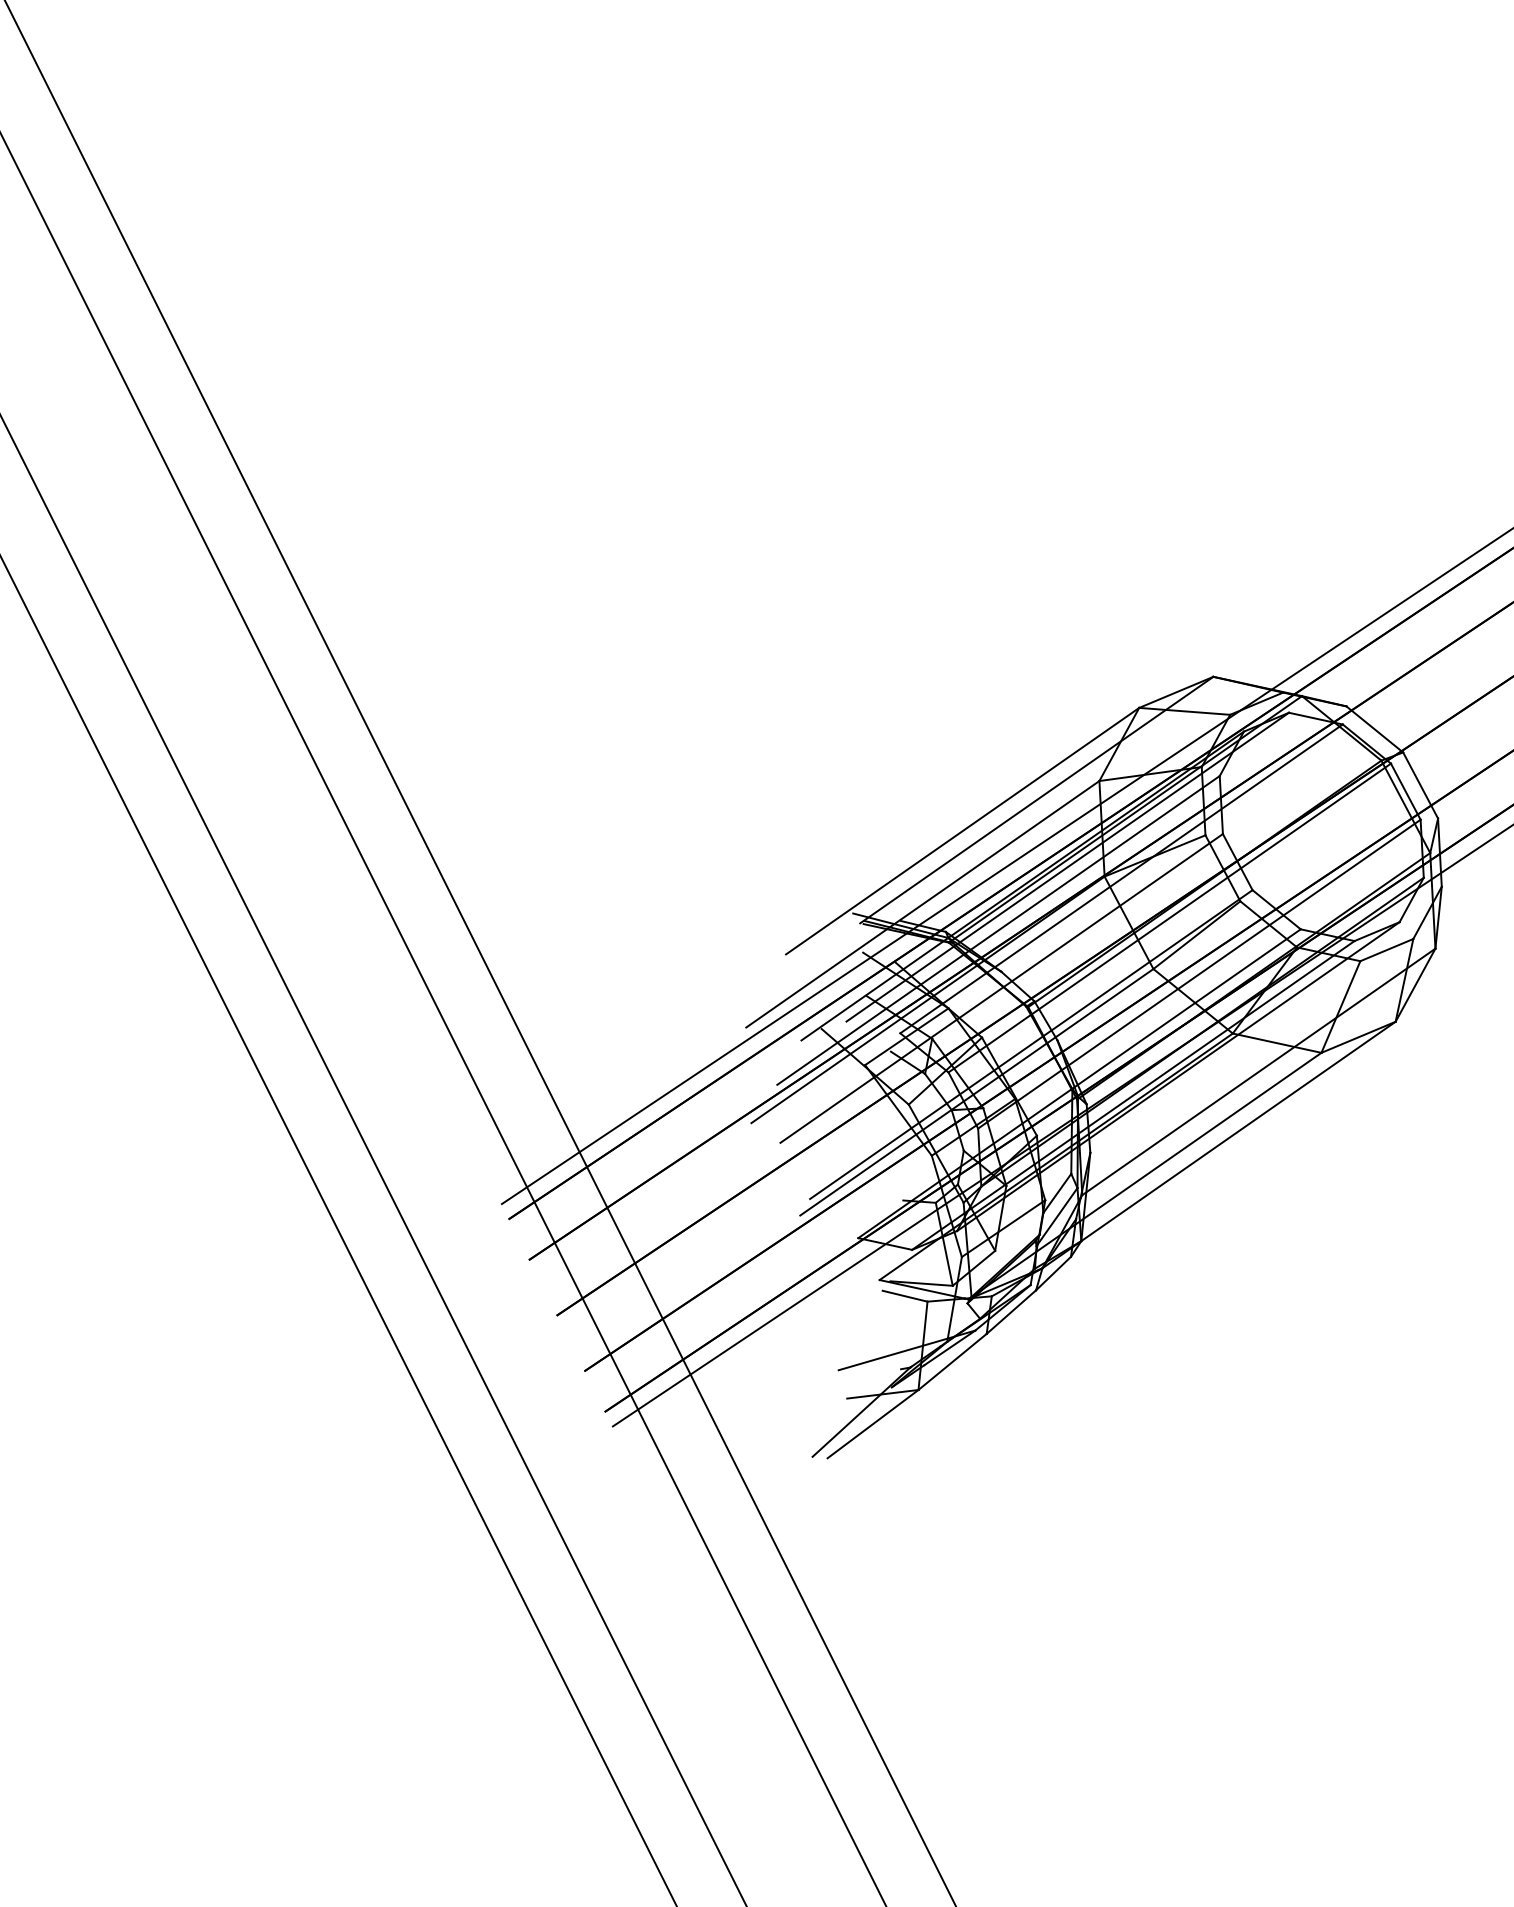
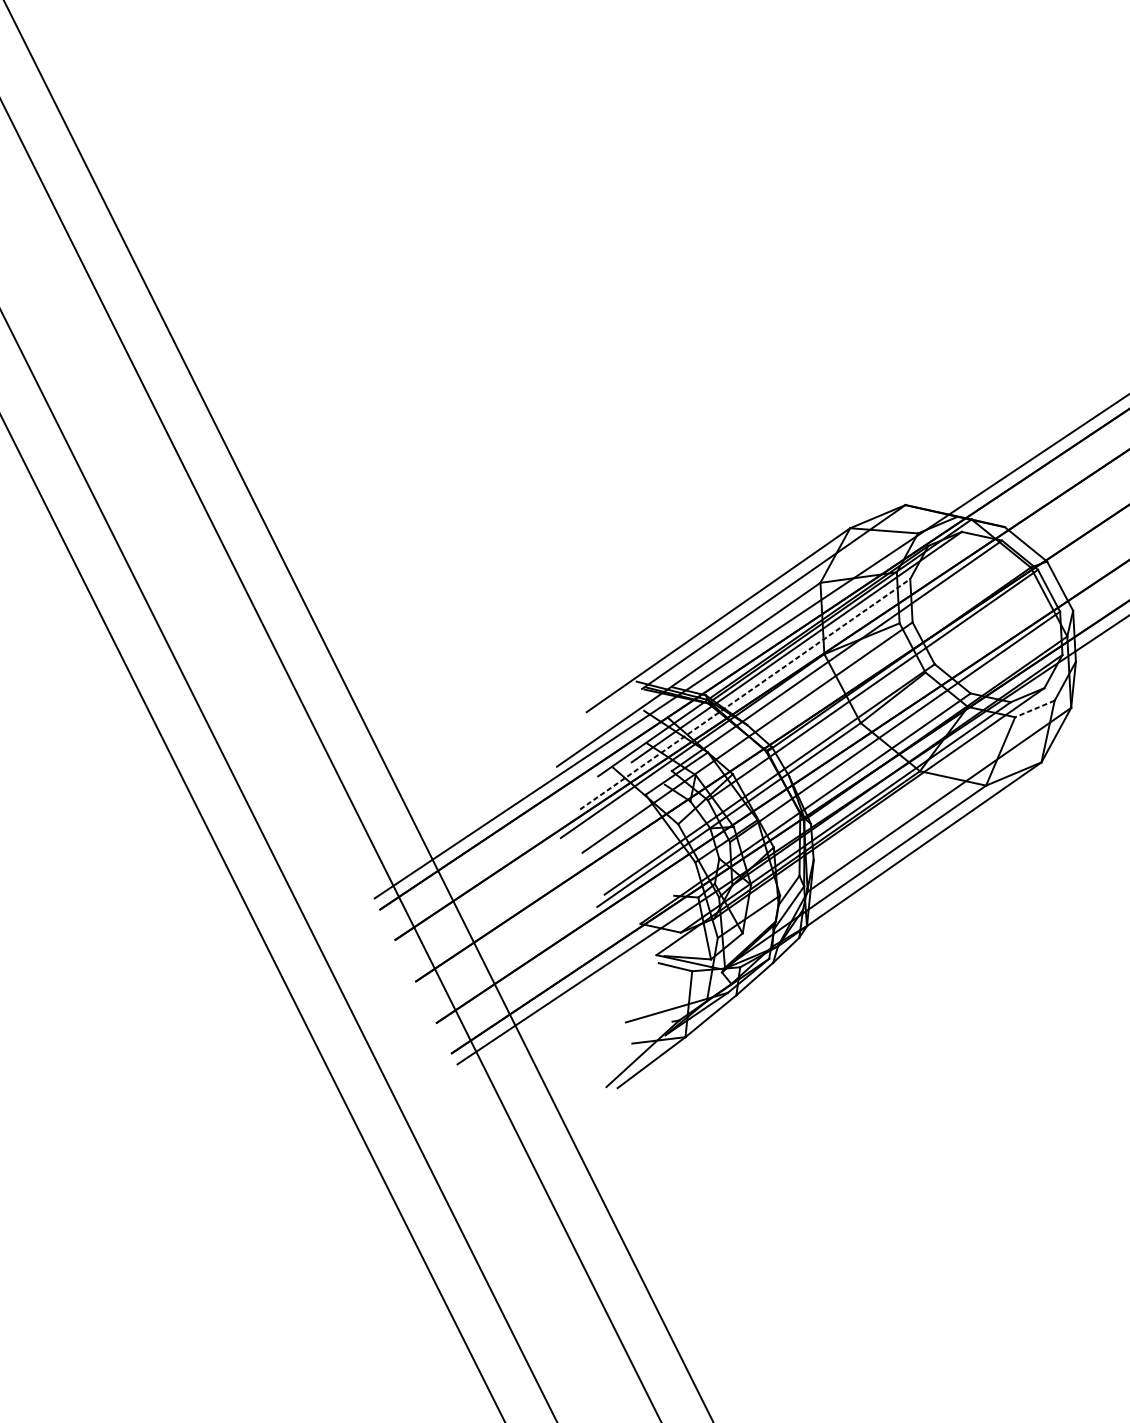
line: (998, 930) -> (745, 694), solid -> dashed
line: (1386, 950) -> (1034, 709), solid -> dashed

